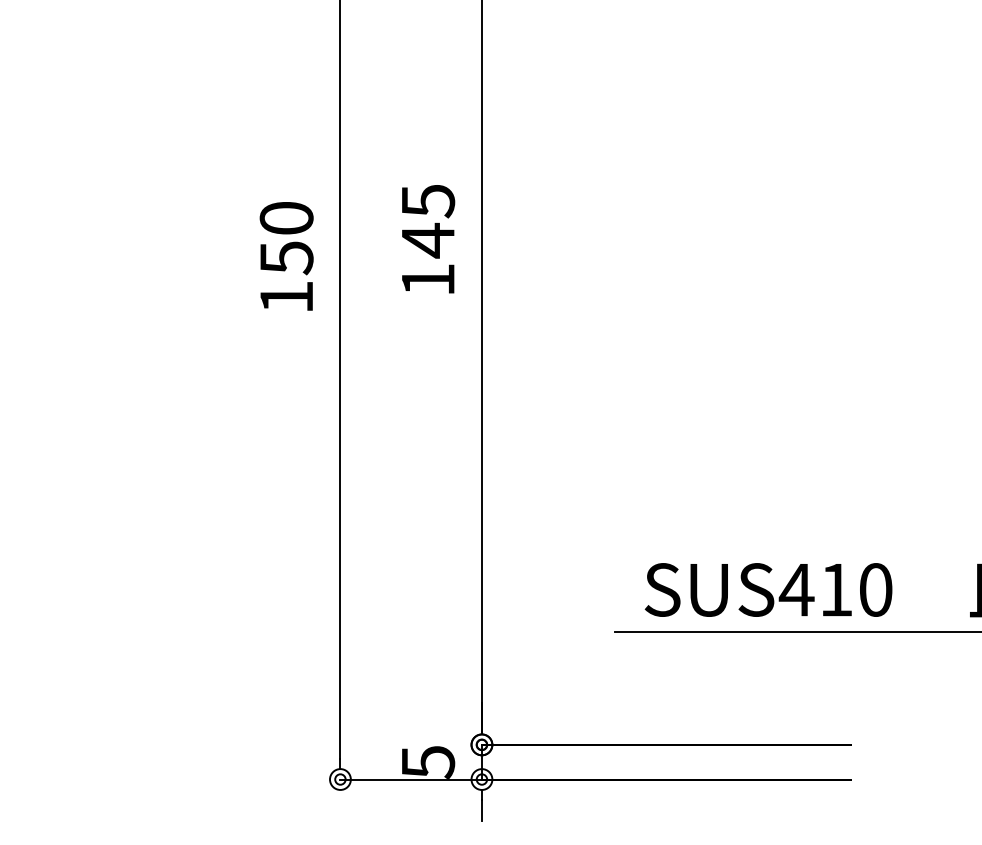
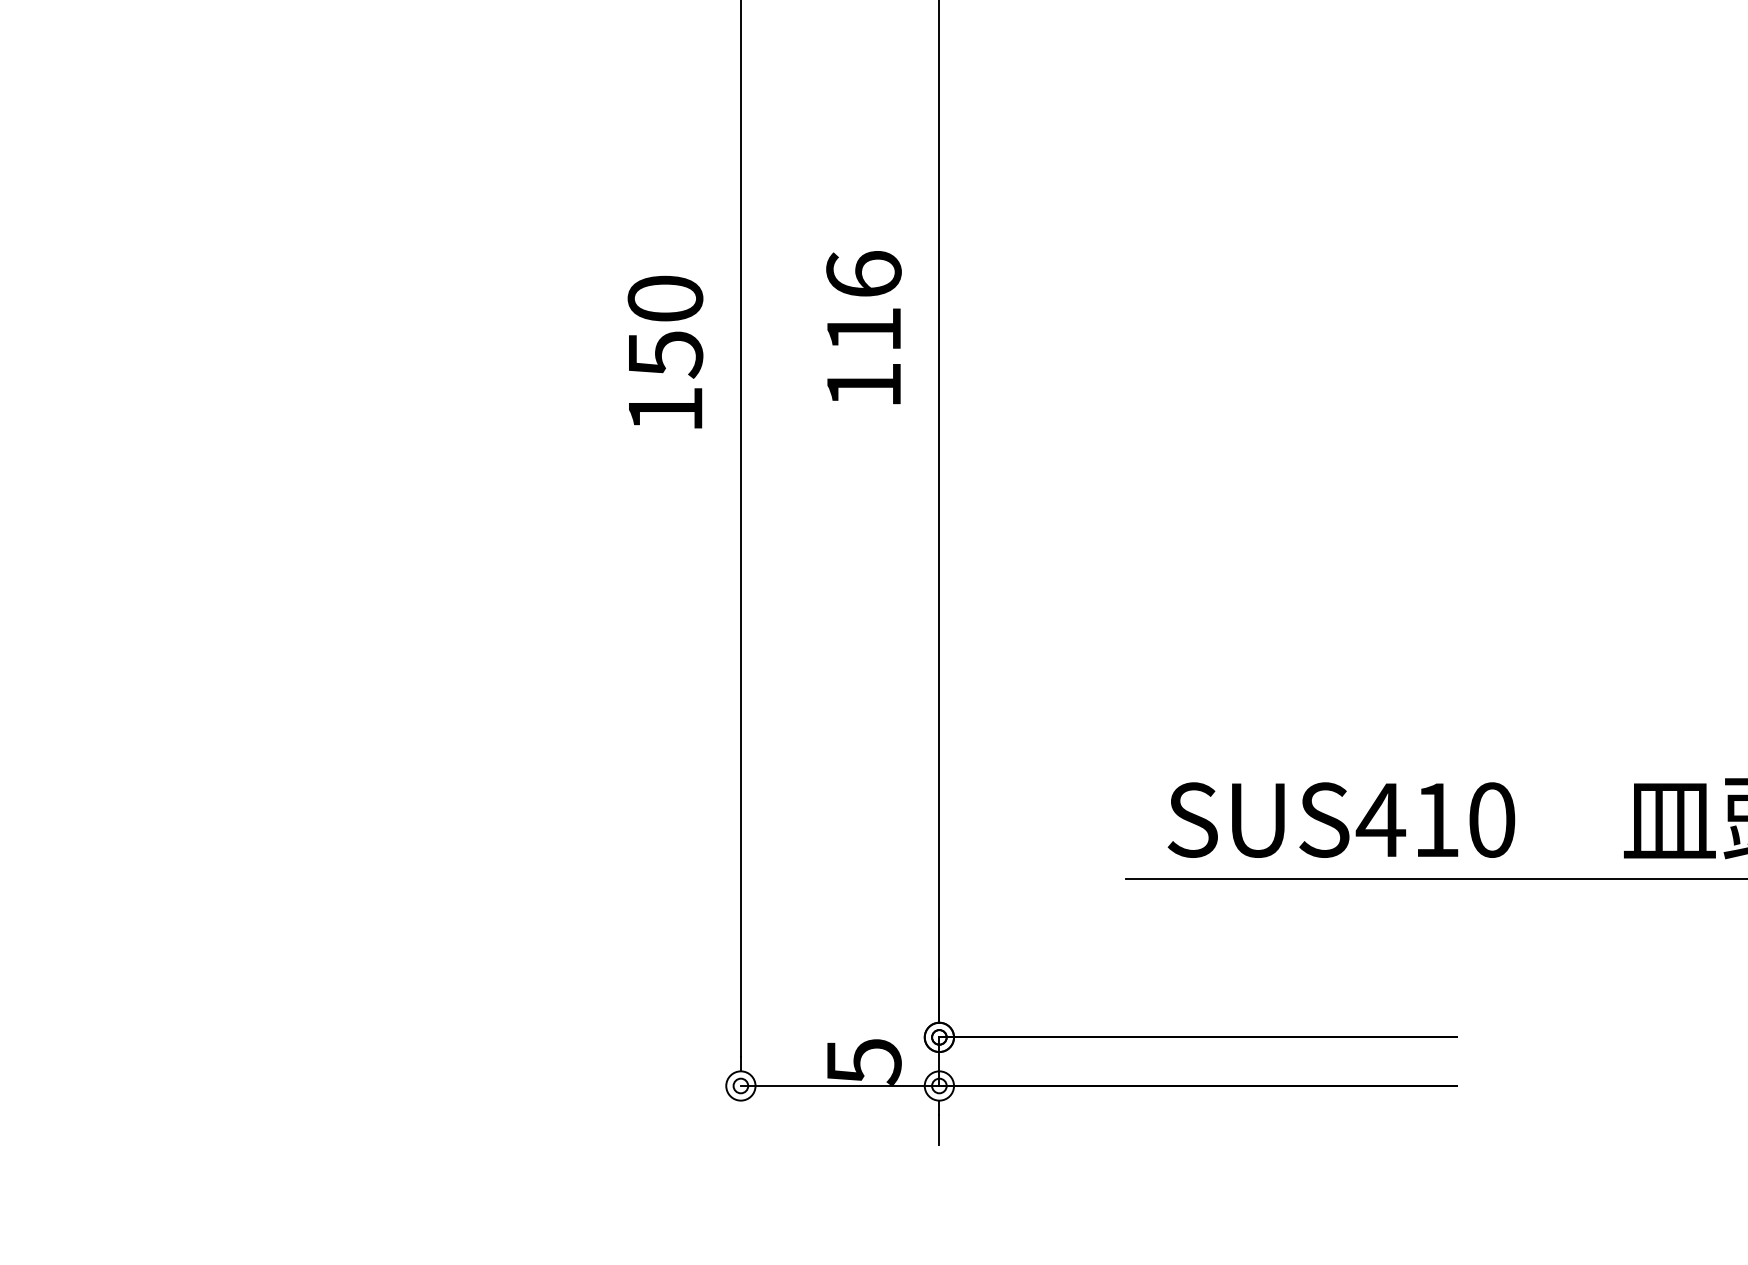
text: (427, 221) -> (863, 303), 145 -> 116

